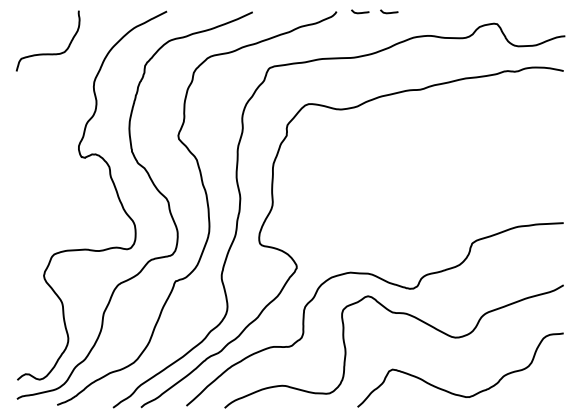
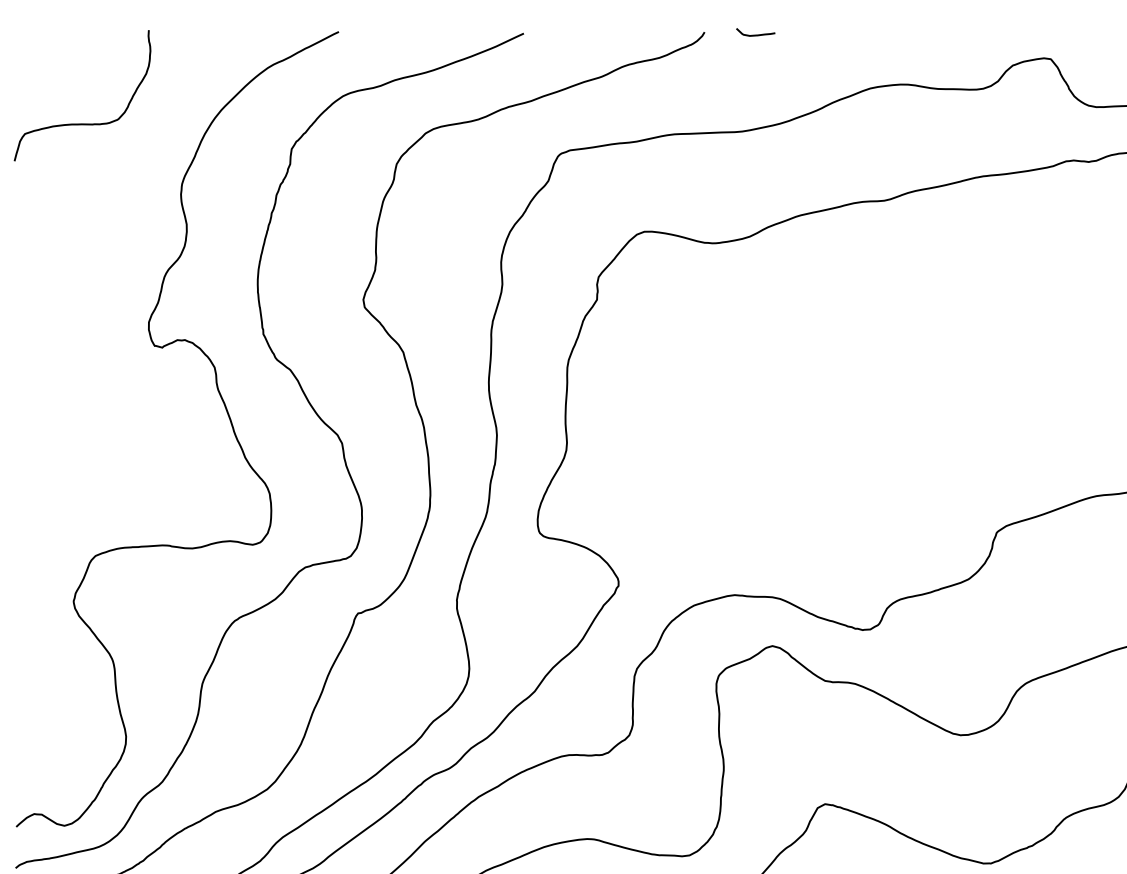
curve: (389, 12) -> (818, 34), removed

